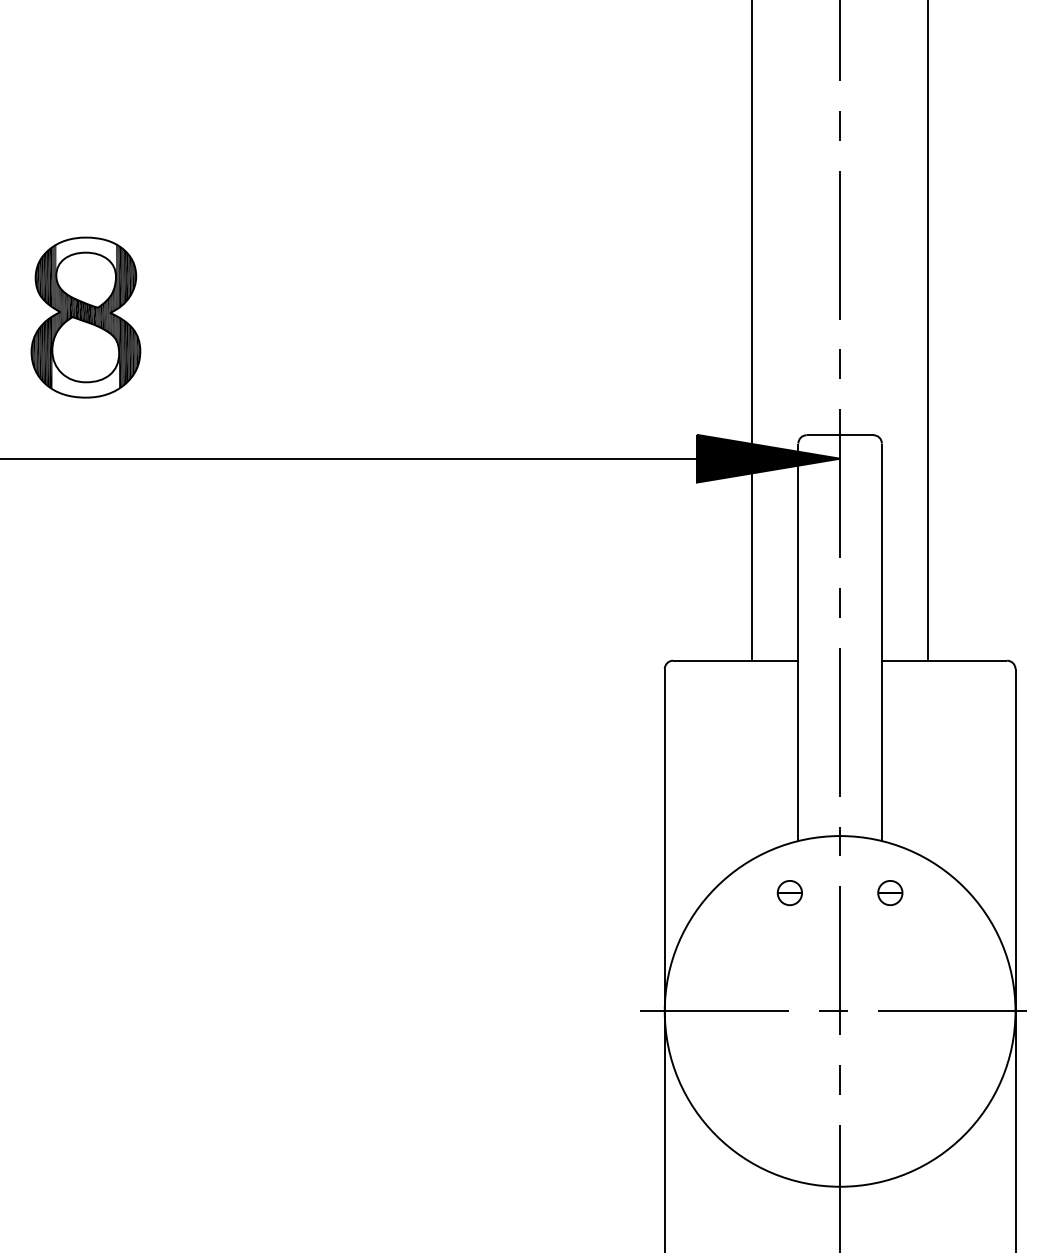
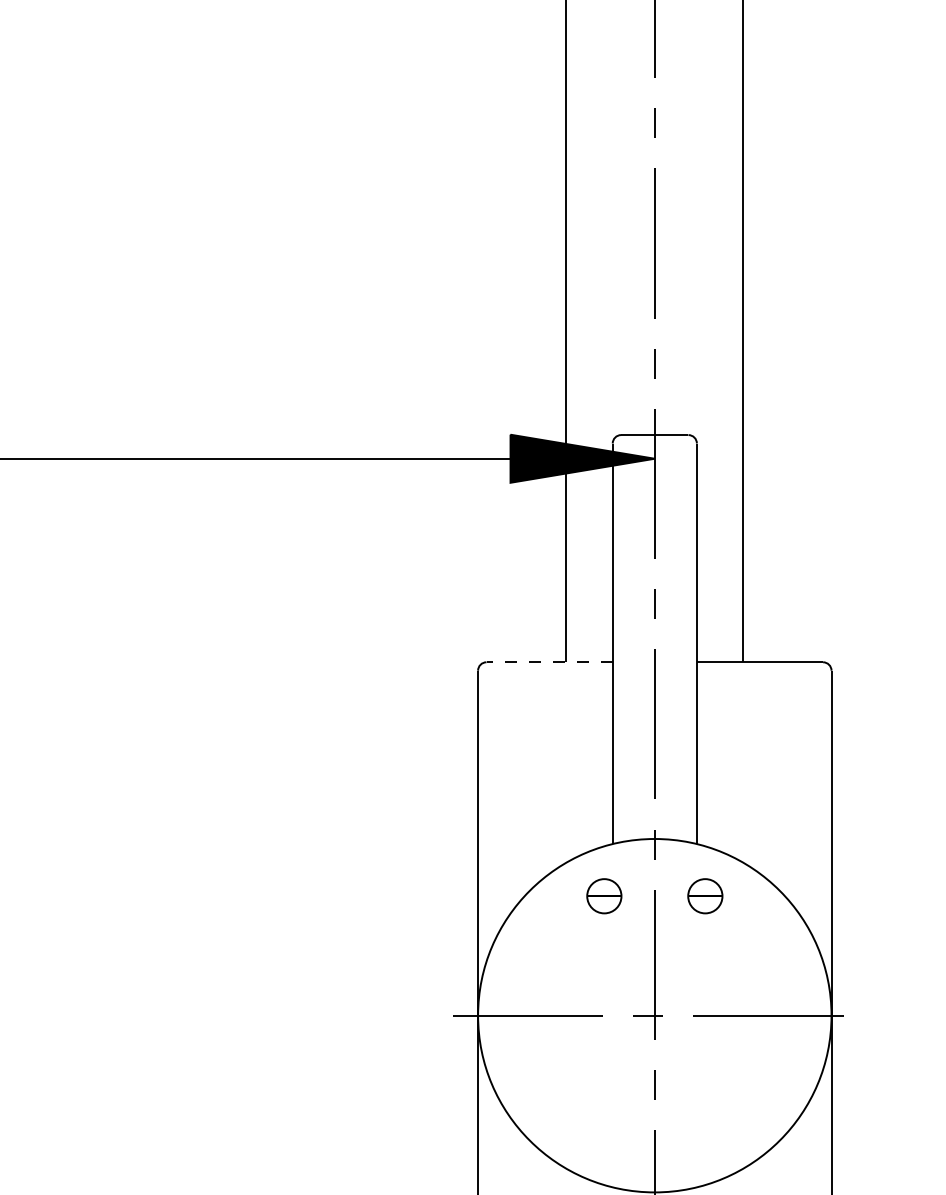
line: (735, 660) -> (549, 662), solid -> dashed
part: (789, 893) -> (603, 896), size x1.4
part: (890, 893) -> (705, 896), size x1.4

